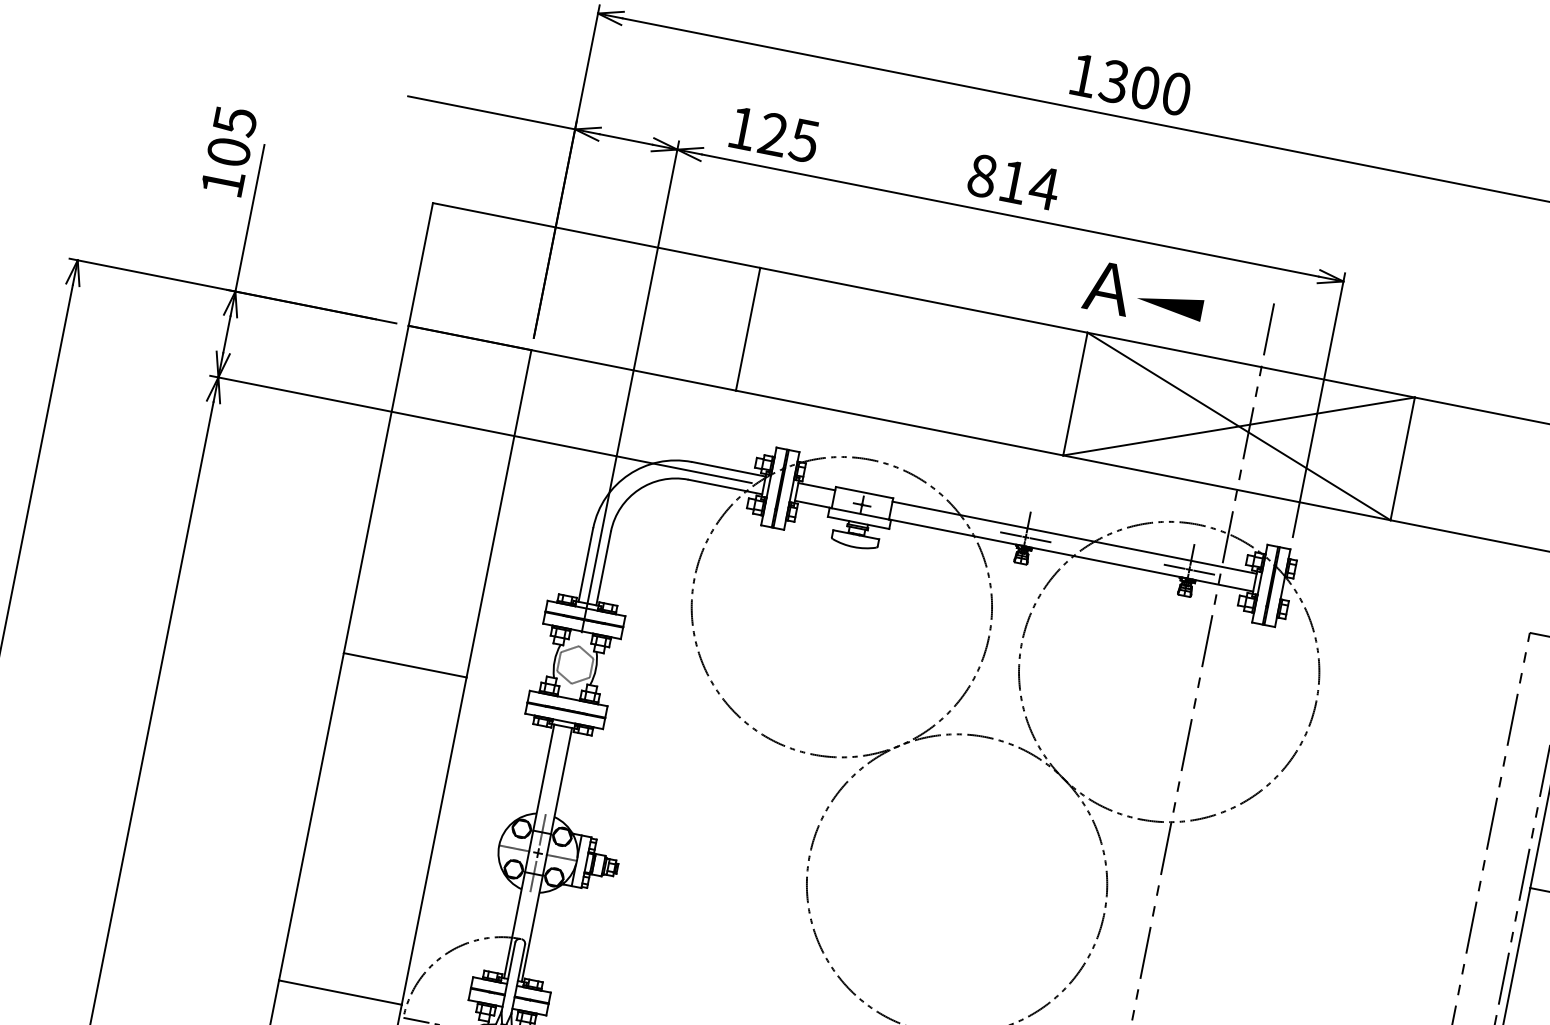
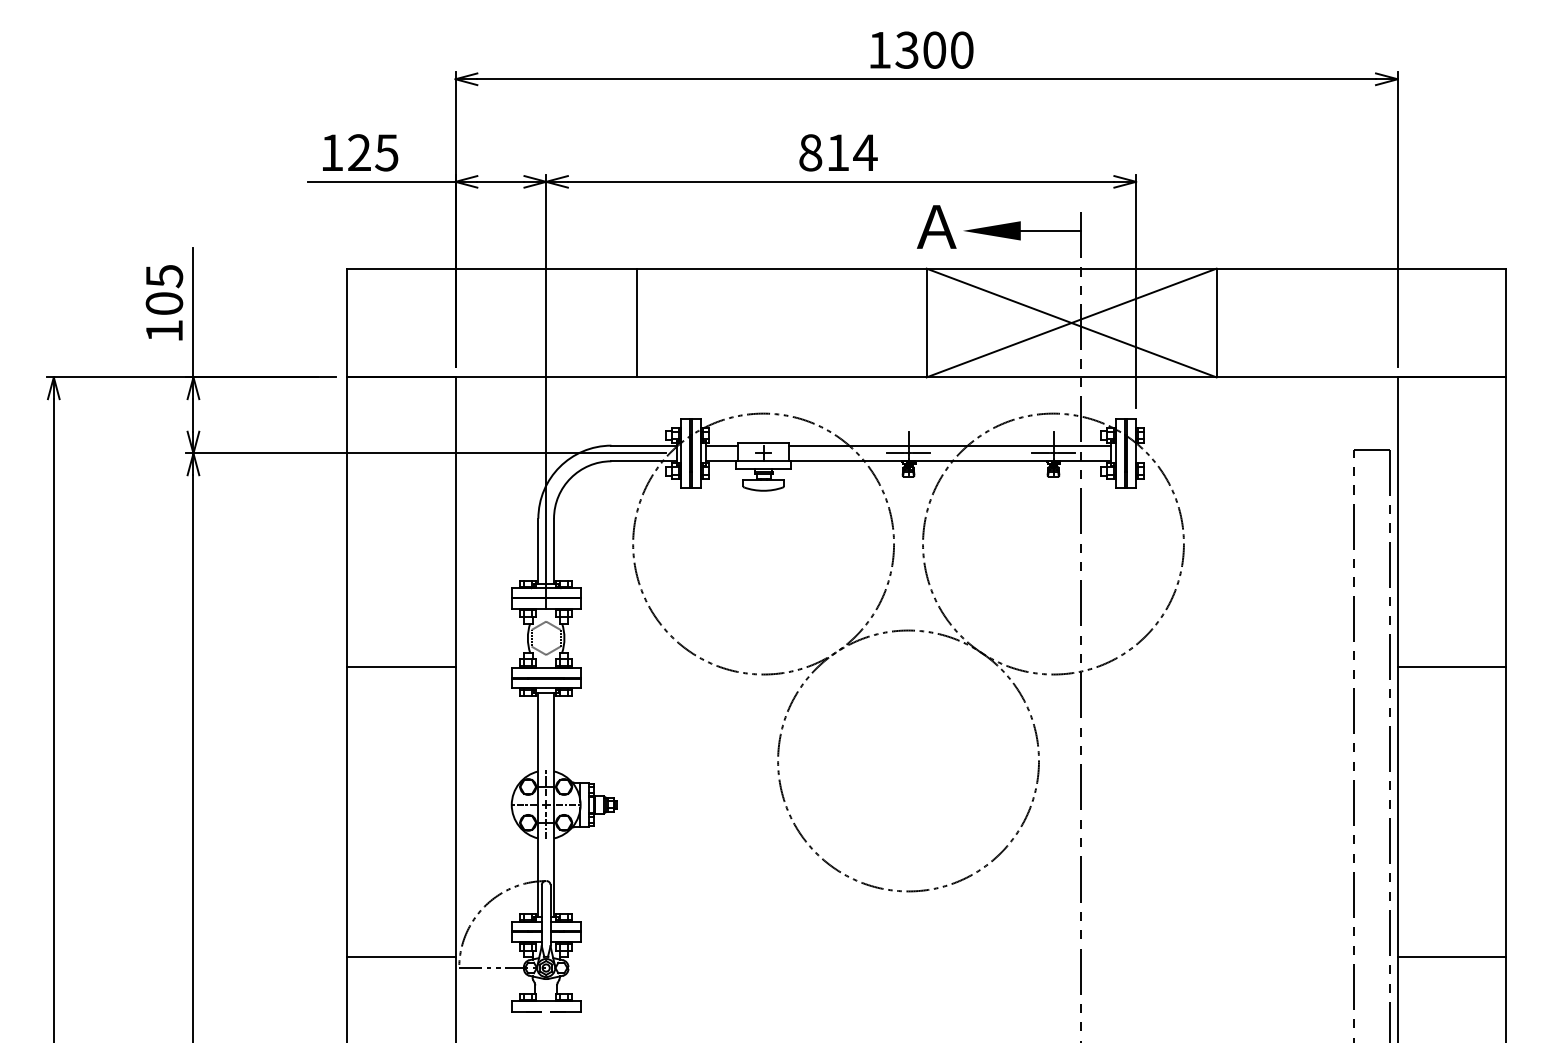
text: (774, 134) -> (360, 152), moved
text: (229, 150) -> (164, 302), moved
line: (1235, 317) -> (1050, 230), added

